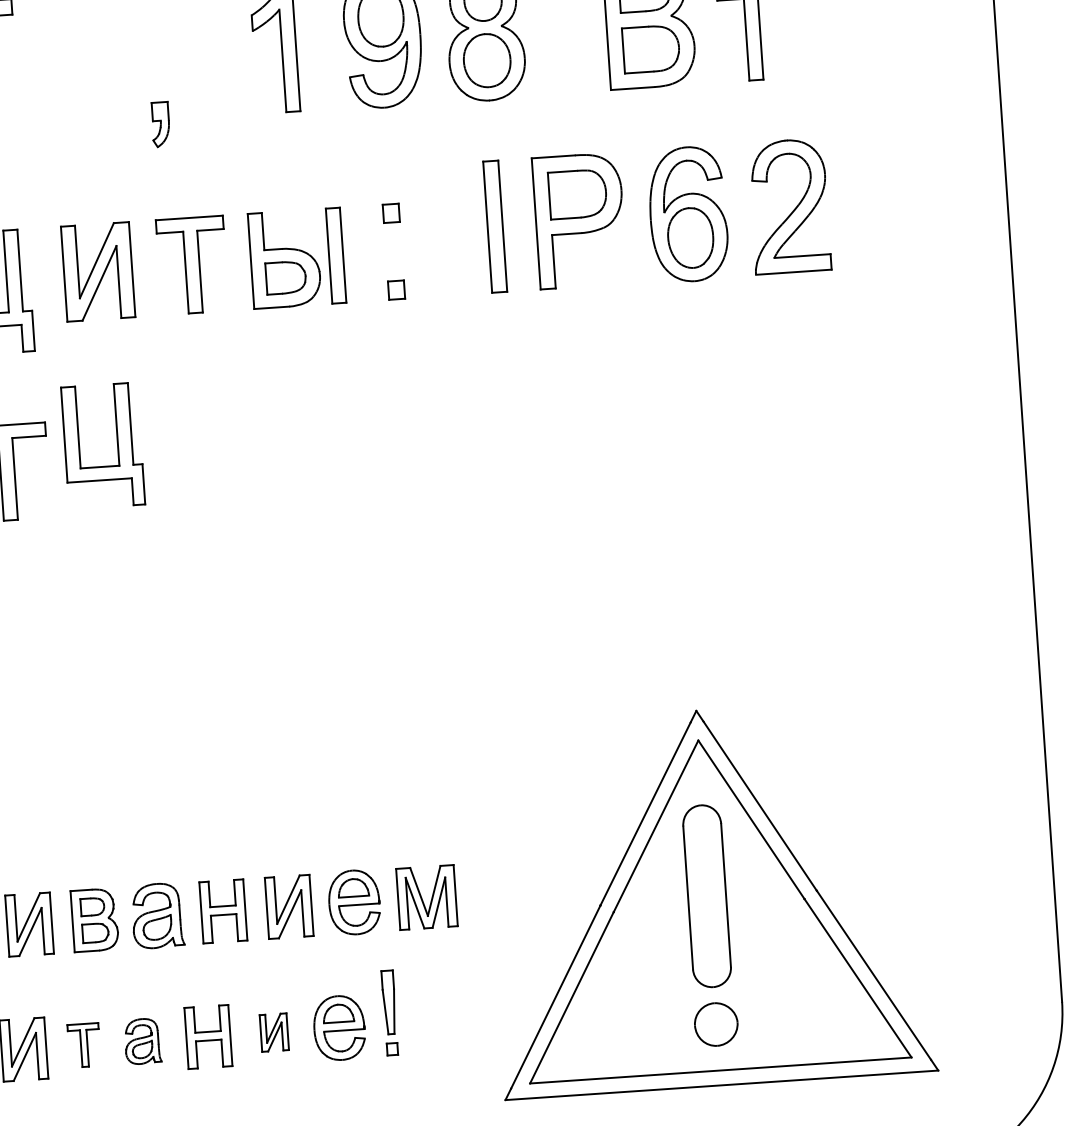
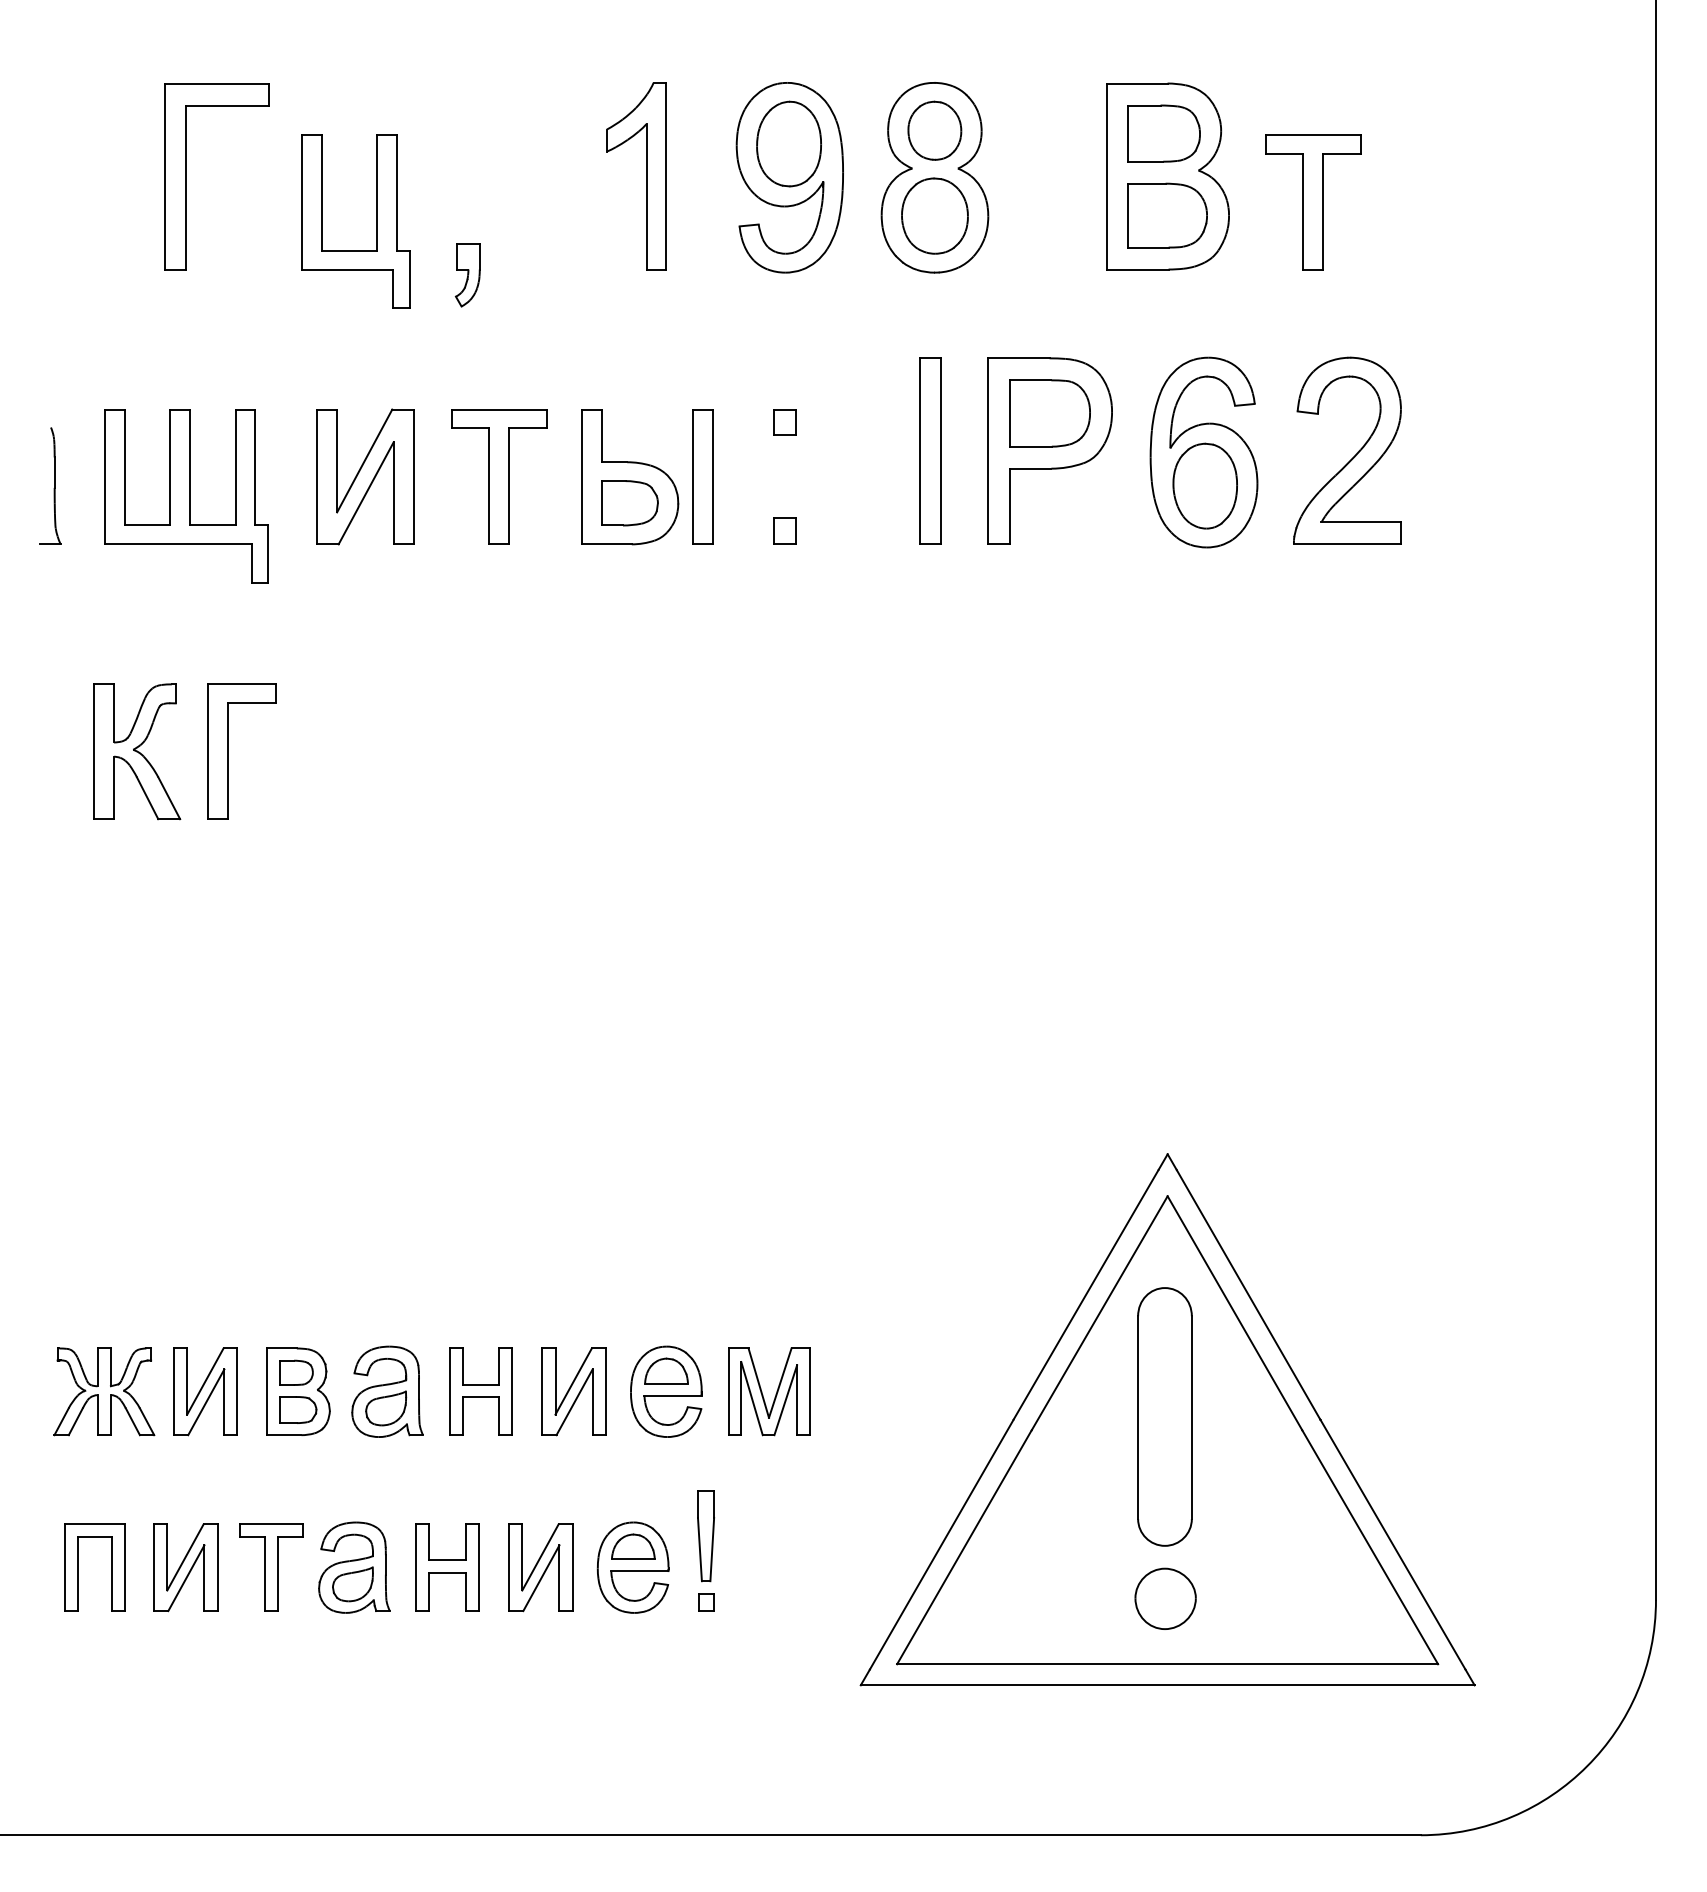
part: (117, 445) -> (376, 221), moved
part: (274, 1032) -> (540, 1567), size x1.67
part: (142, 1041) -> (354, 1567), size x1.43
part: (84, 1045) -> (271, 1567), size x1.43

